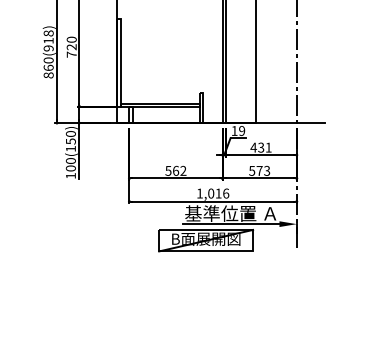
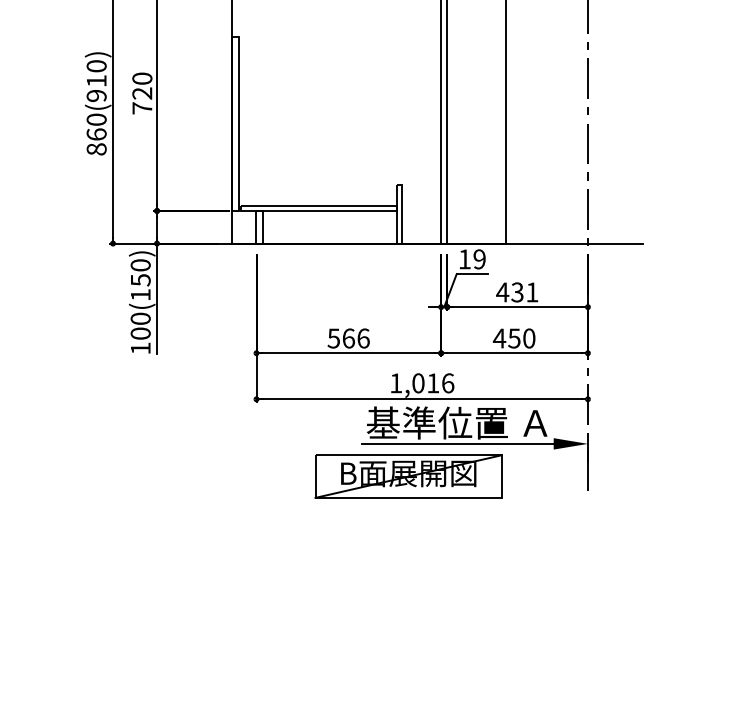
text: (48, 33) -> (96, 66), 860(918) -> 860(910)
text: (183, 170) -> (363, 337), 562 -> 566
text: (259, 170) -> (514, 337), 573 -> 450

